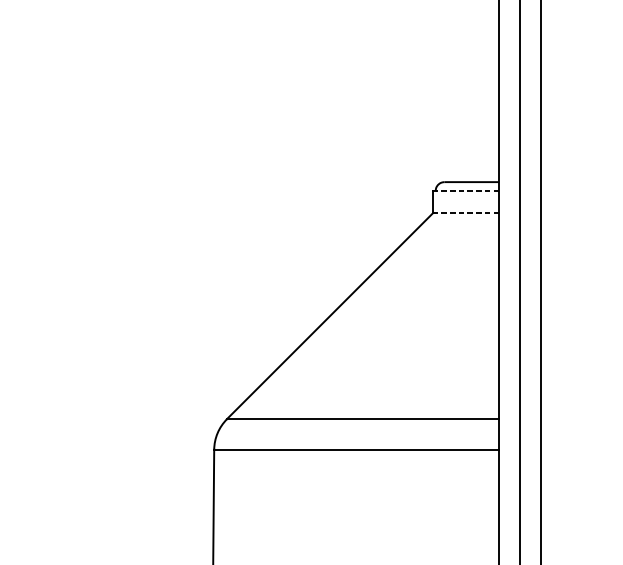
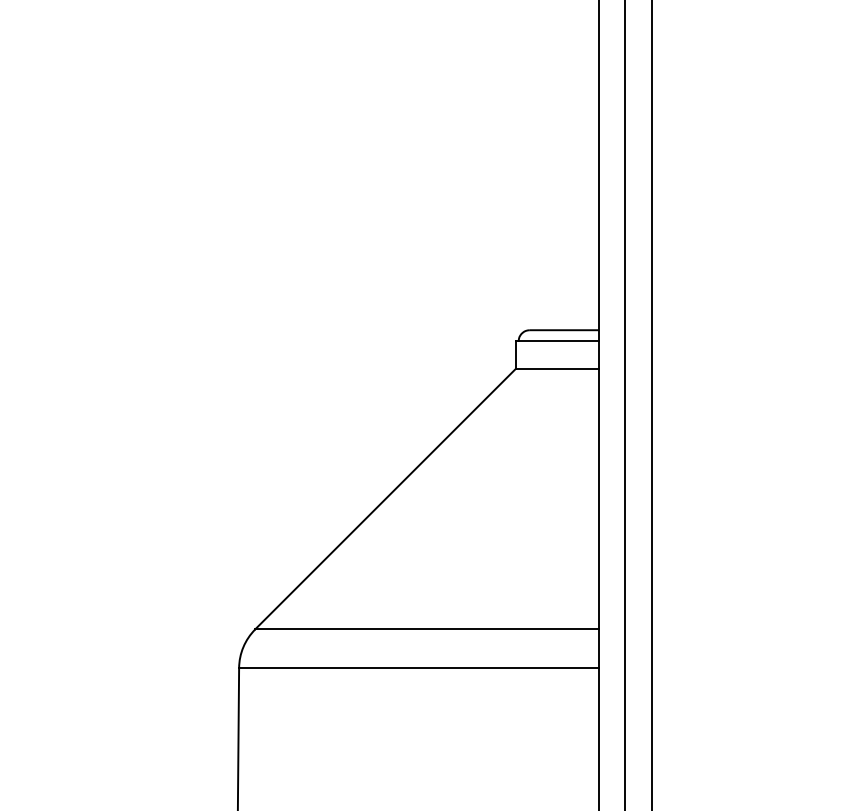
line: (467, 191) -> (558, 341), dashed -> solid
line: (465, 212) -> (556, 368), dashed -> solid

